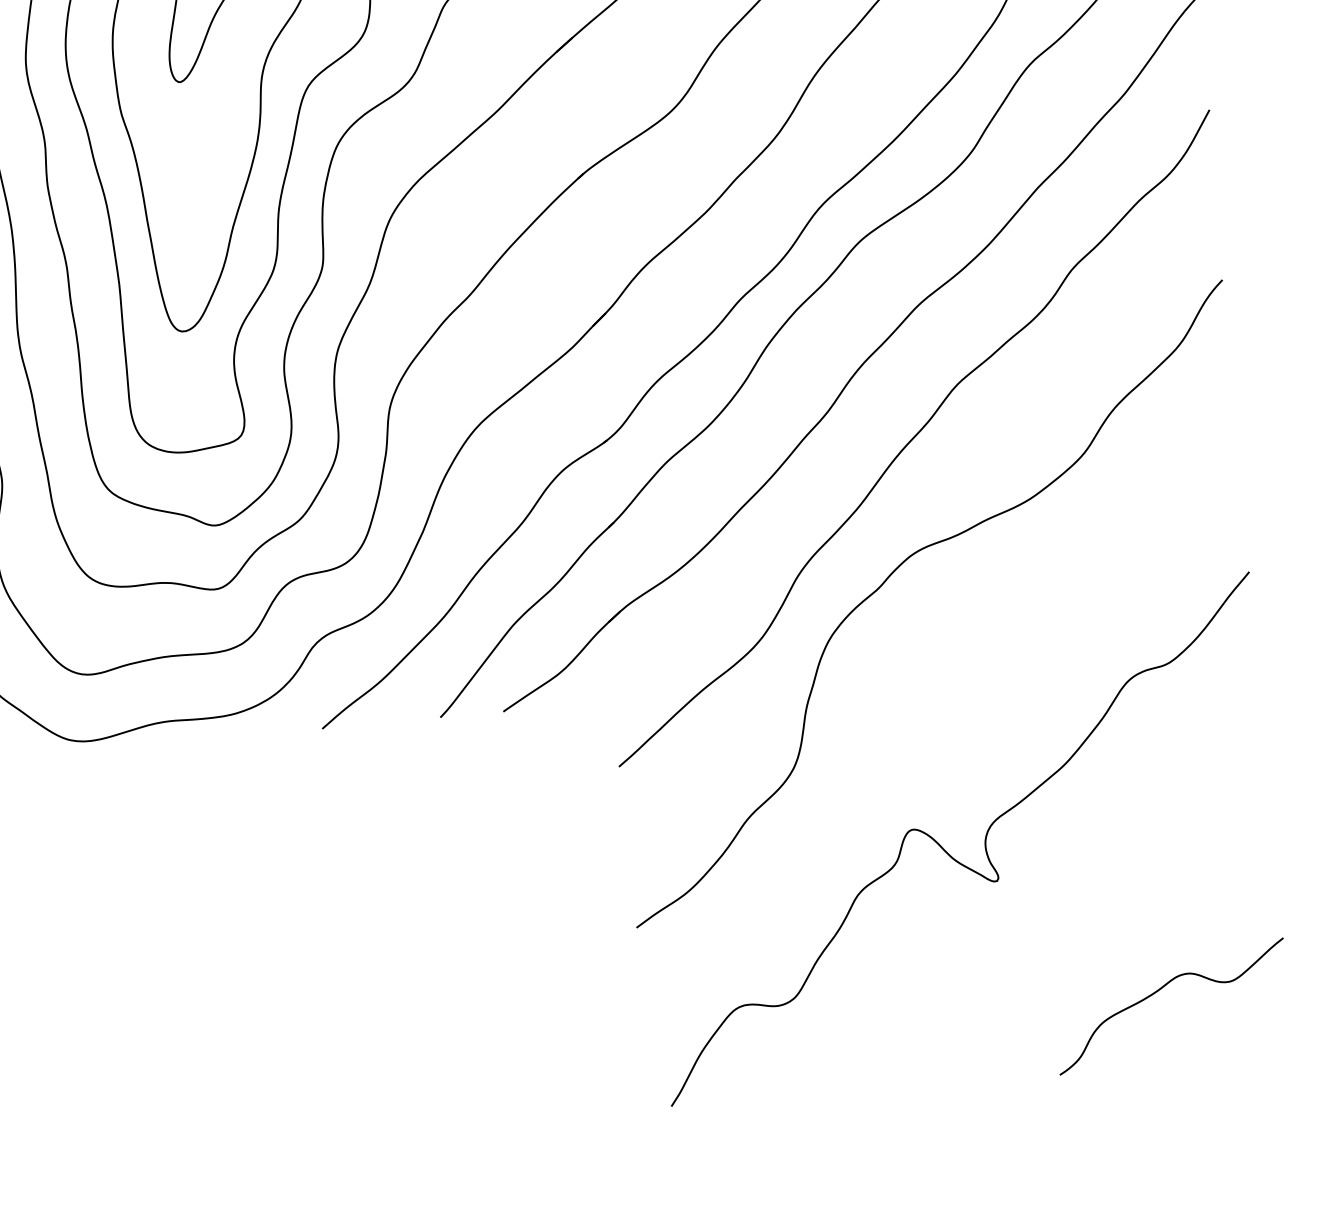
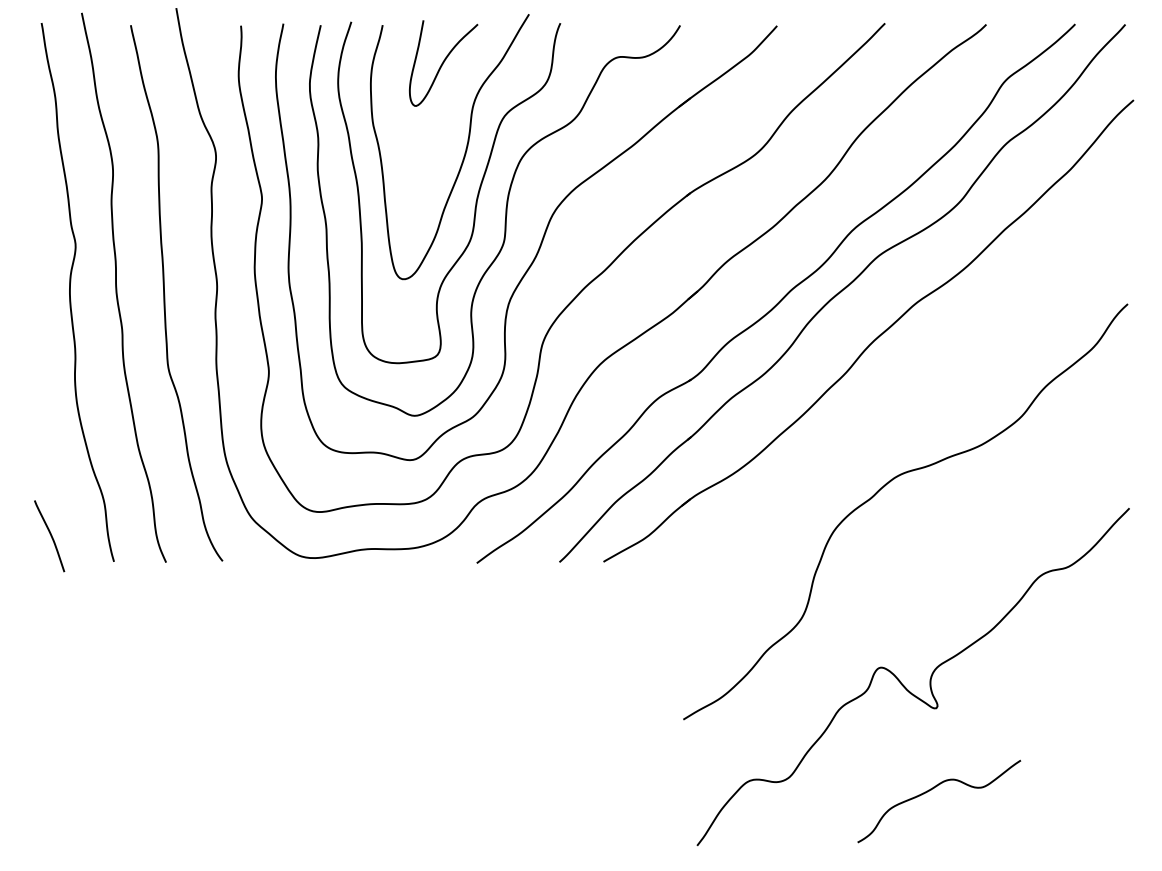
curve: (914, 439) -> (904, 396), removed
curve: (1161, 990) -> (933, 789), moved

